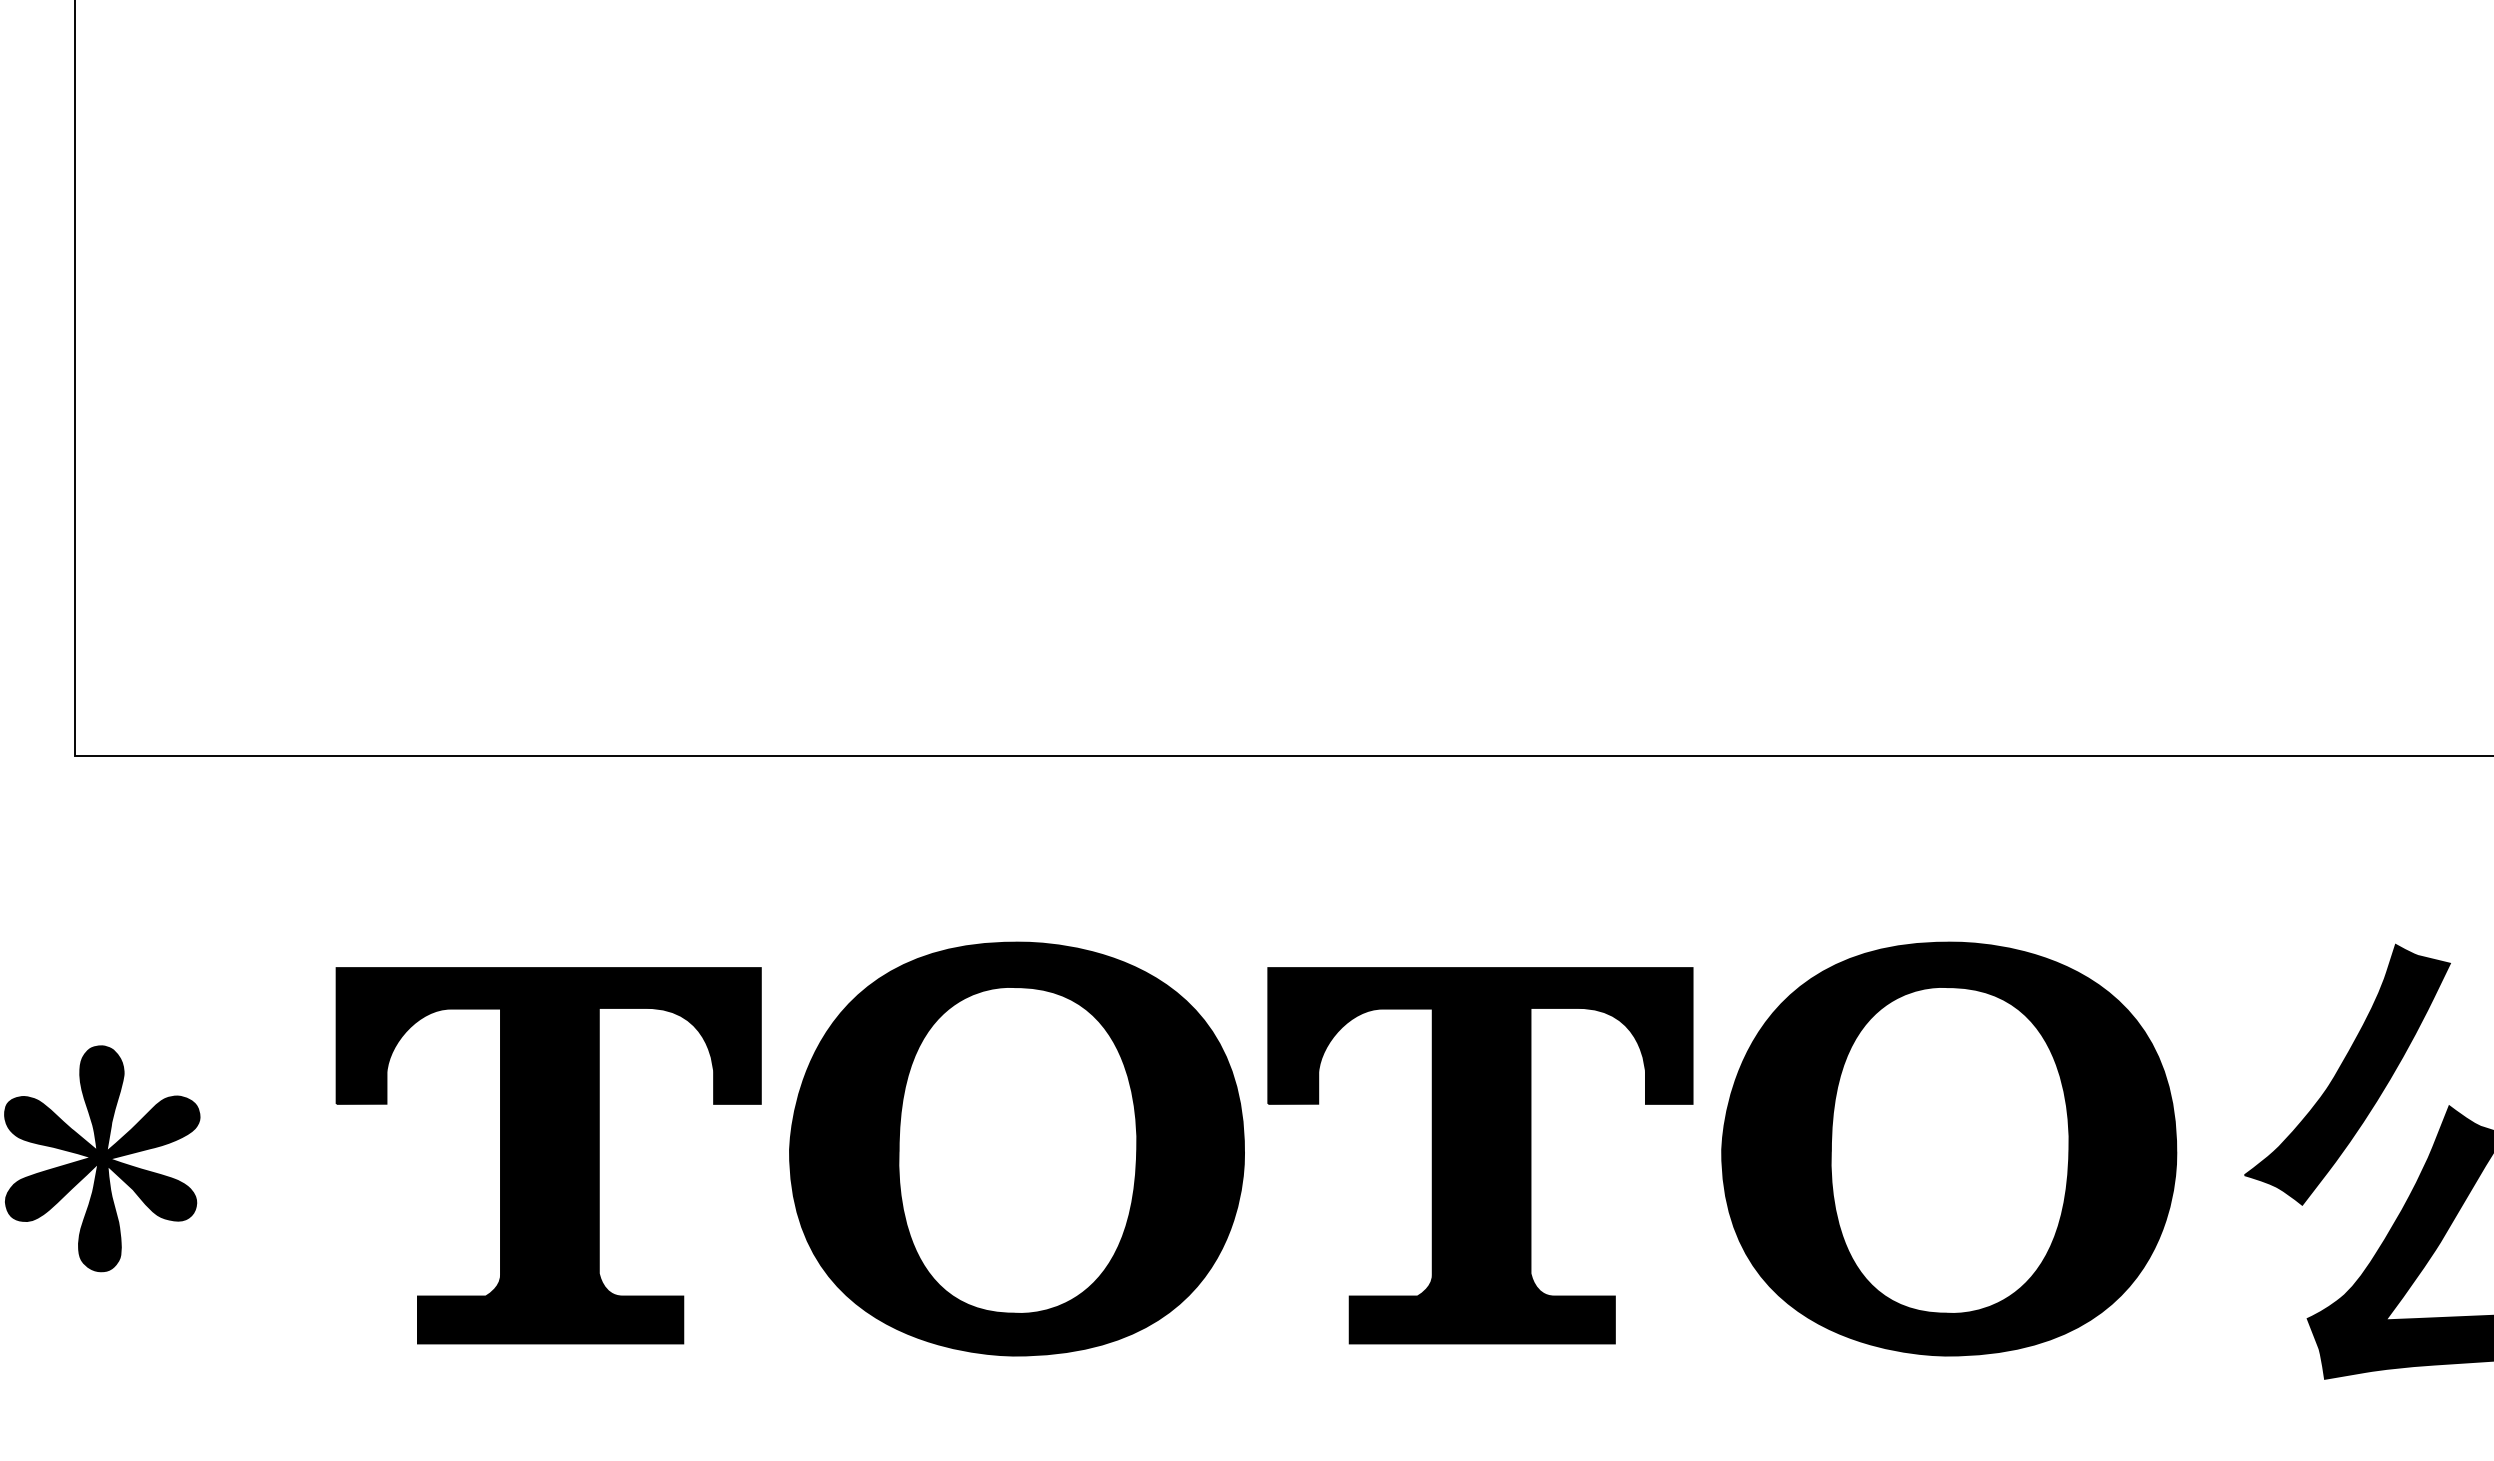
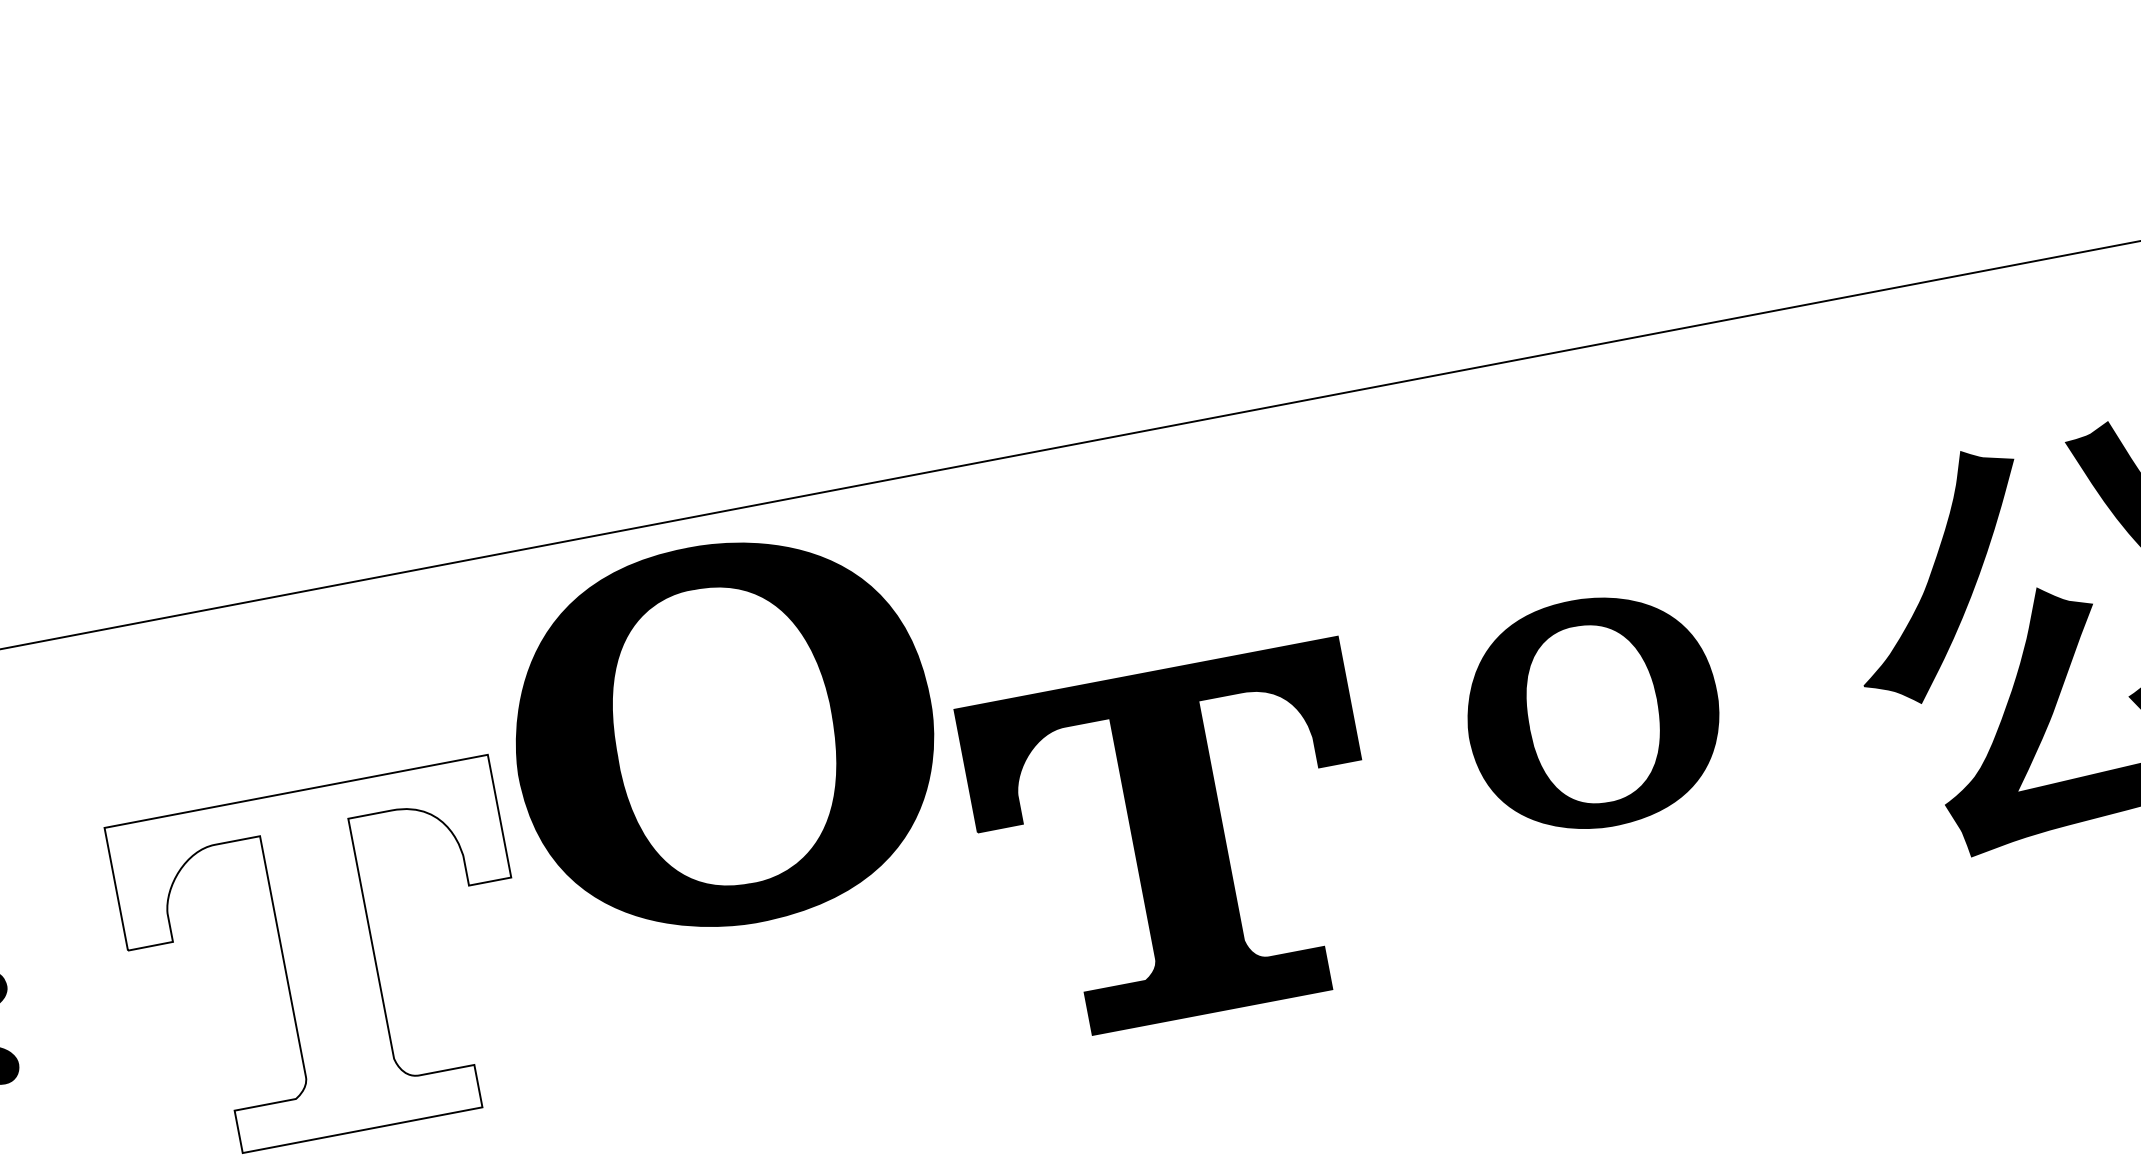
part: (1016, 1148) -> (723, 734), moved
part: (1949, 1148) -> (1592, 712), size x0.6
fill: (548, 1155) -> (328, 960), removed
part: (1480, 1155) -> (1178, 842), moved

